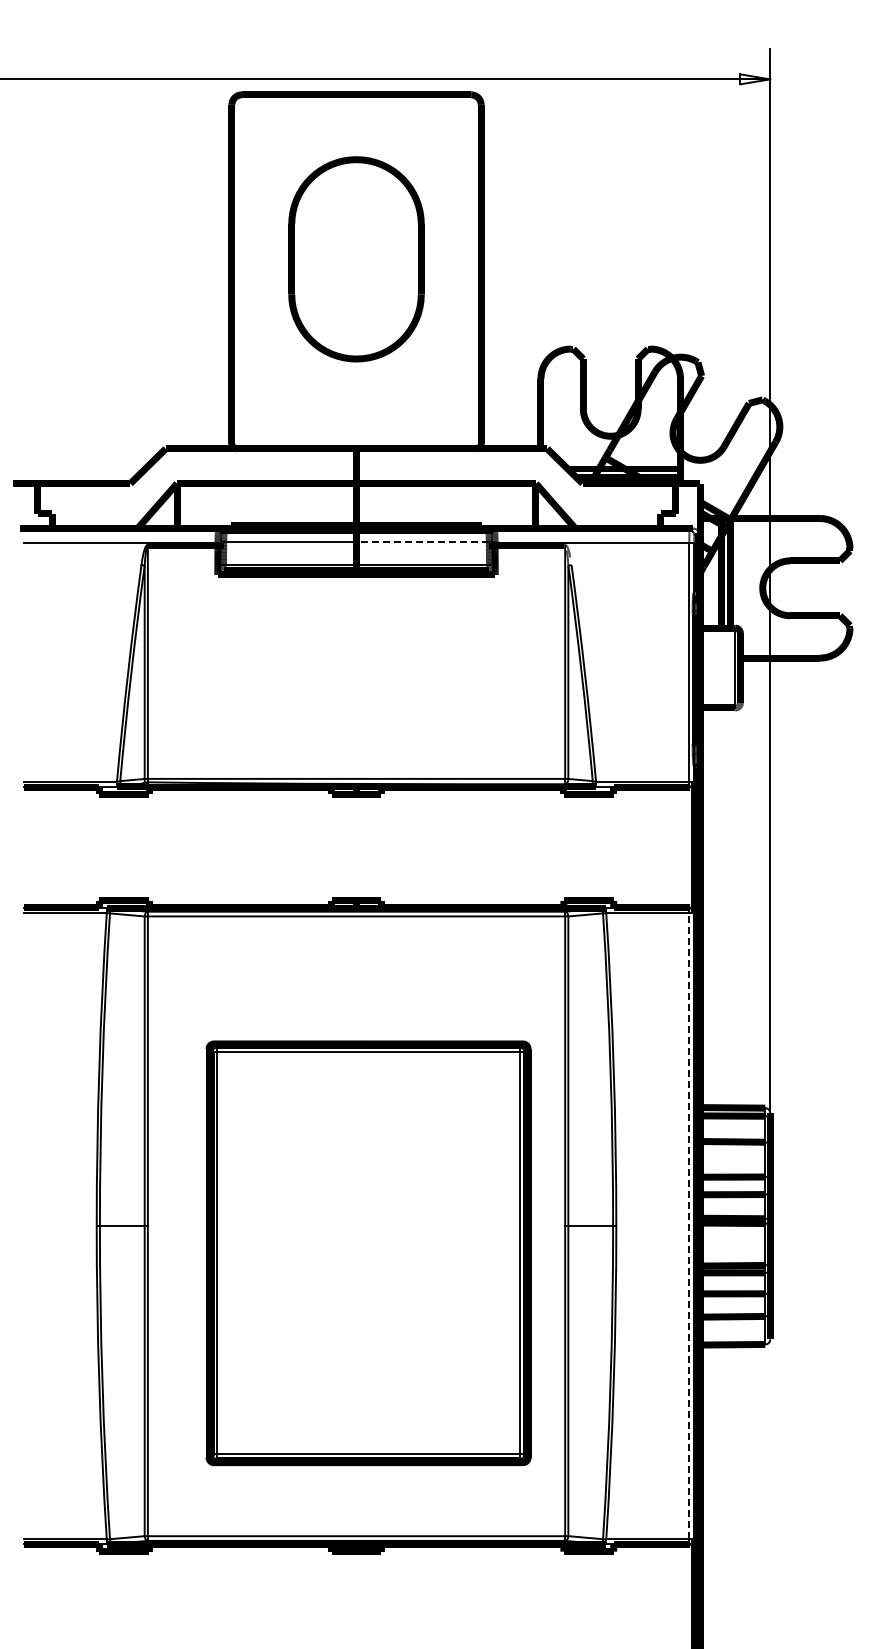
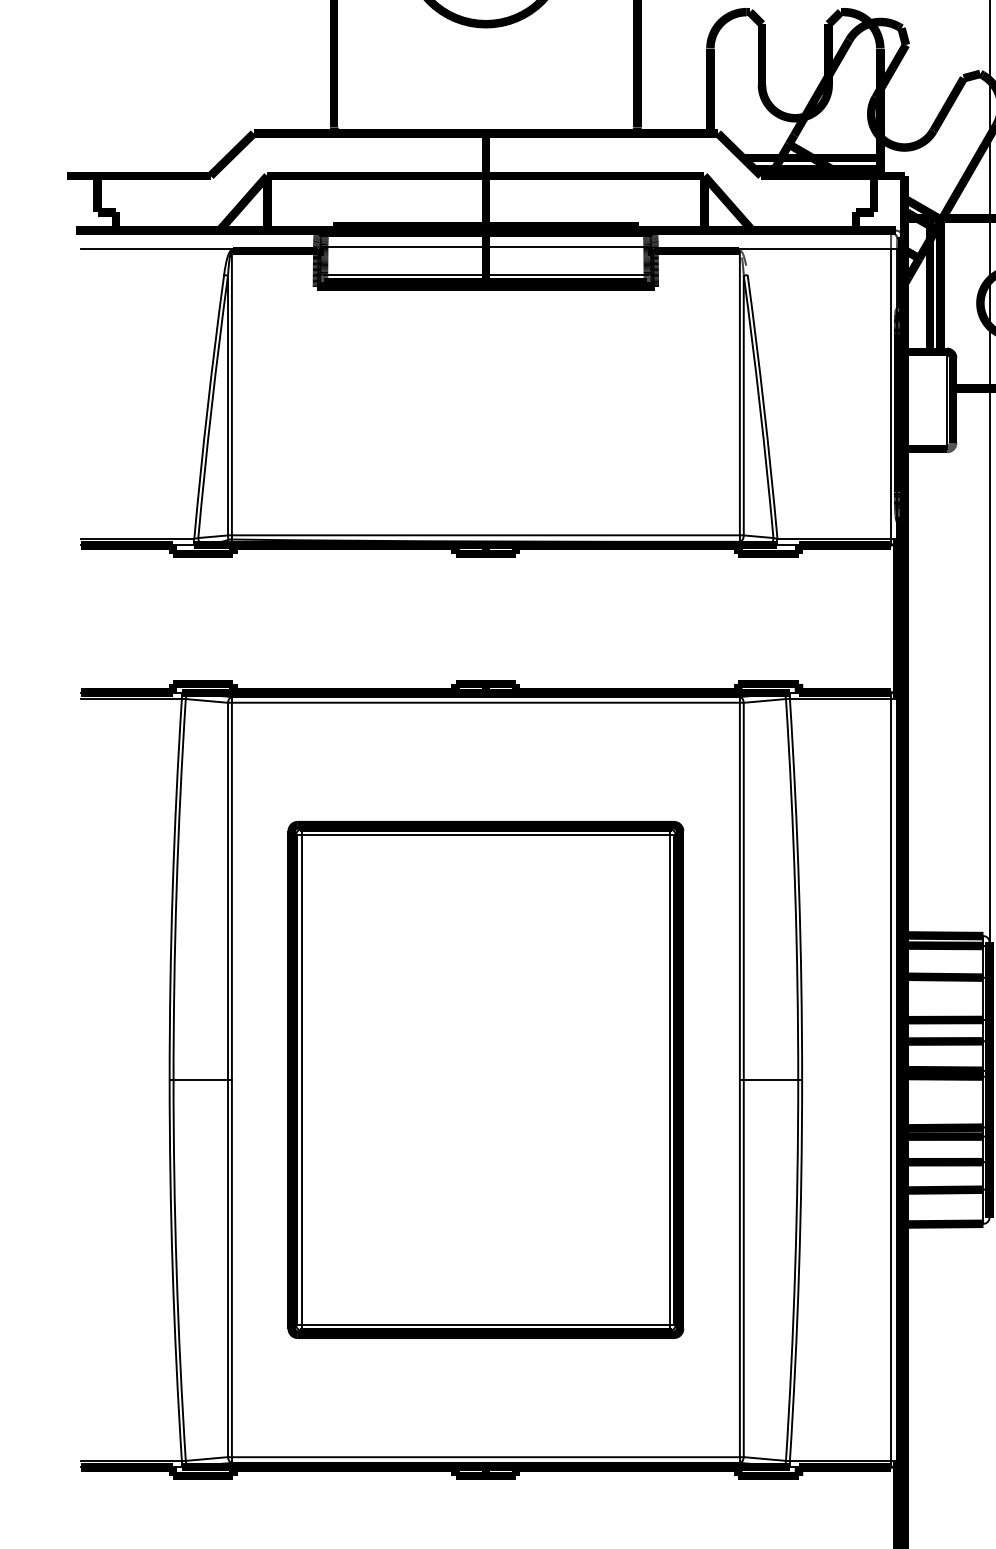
line: (422, 542) -> (566, 247), dashed -> solid
line: (689, 1226) -> (891, 1080), dashed -> solid
part: (368, 1253) -> (485, 1080), moved

